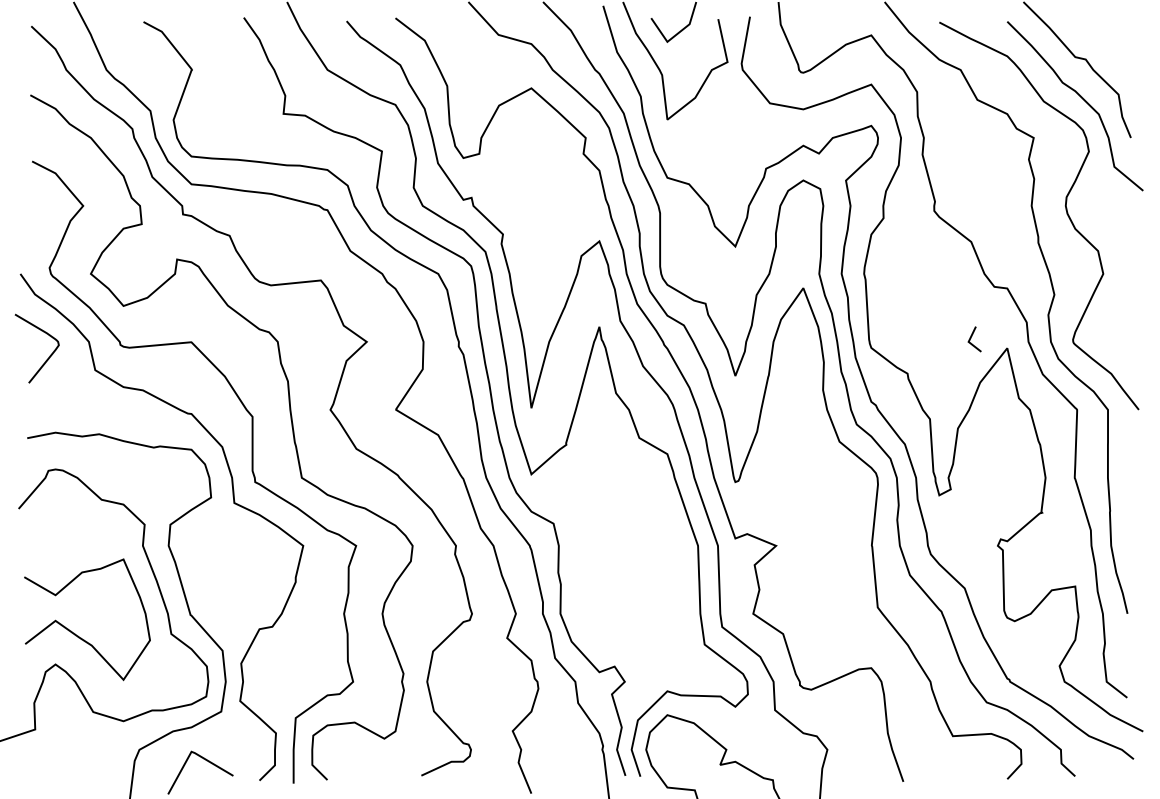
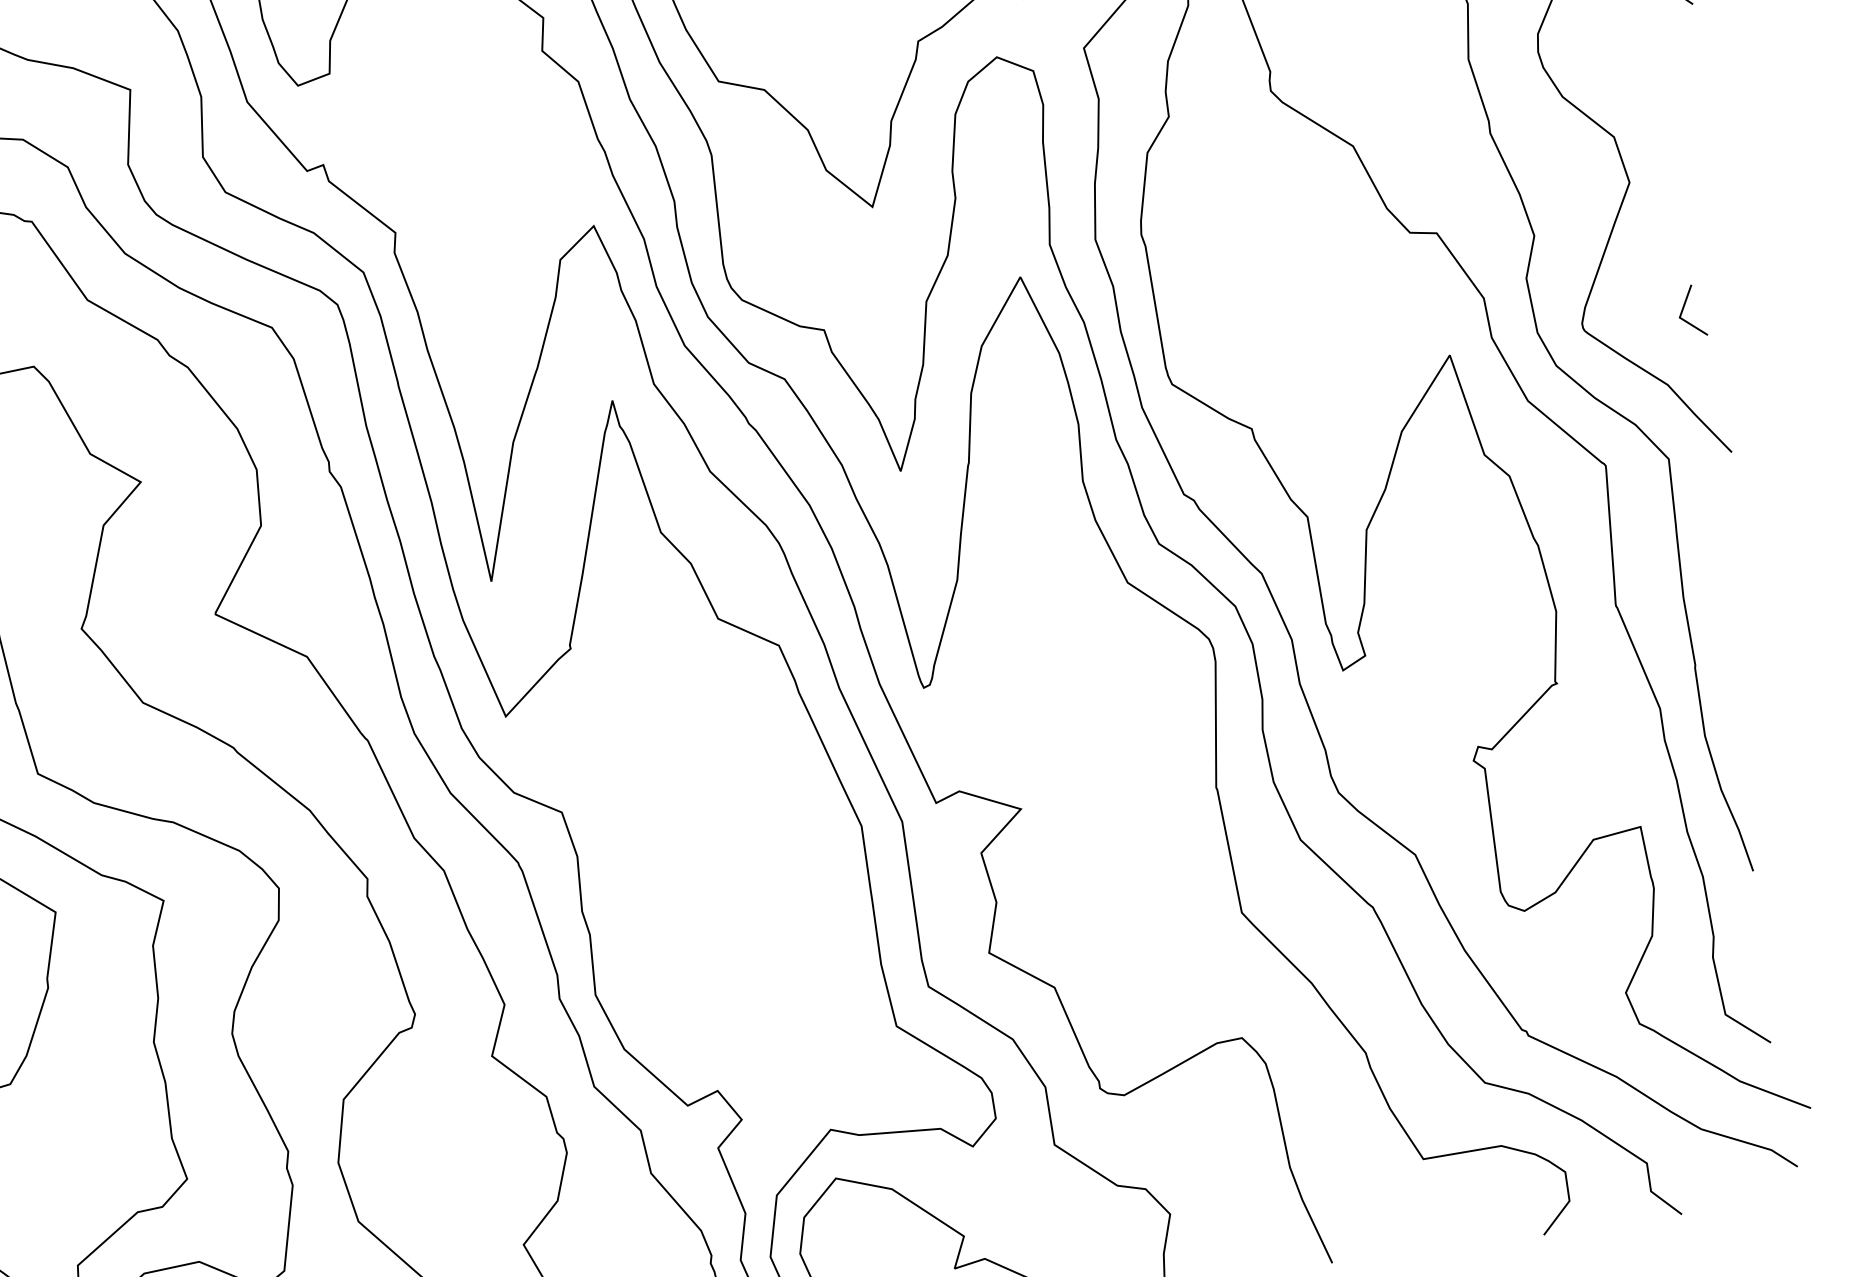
line: (971, 338) -> (1684, 310), moved

